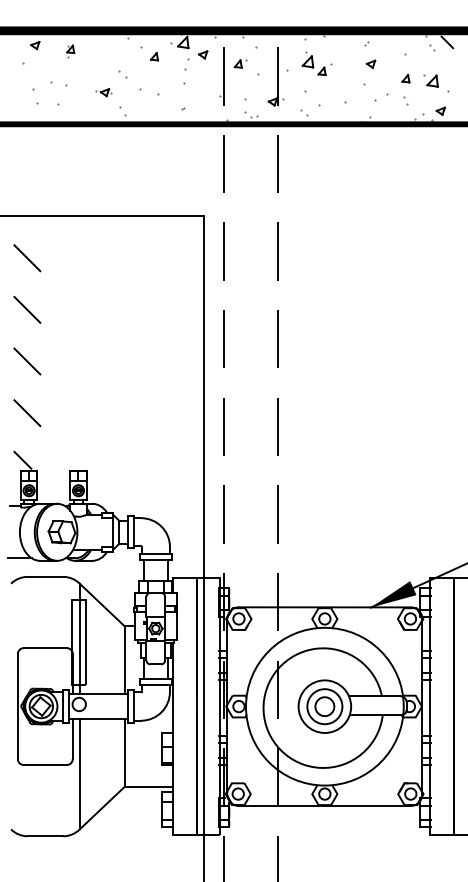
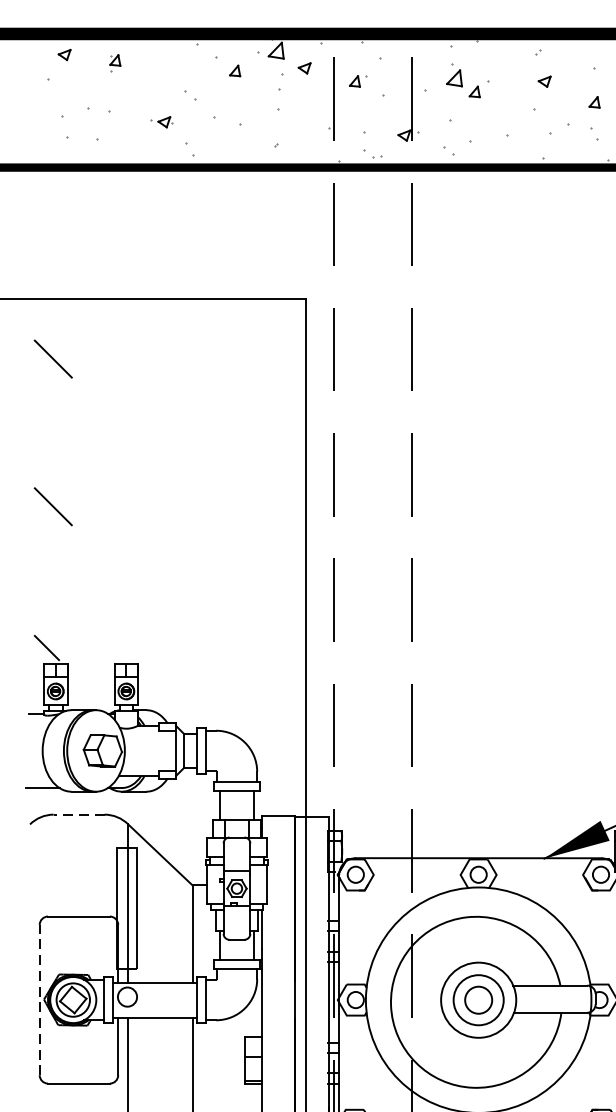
line: (27, 309) -> (53, 432), removed
line: (27, 413) -> (53, 581), removed
line: (45, 576) -> (79, 814), solid -> dashed
line: (17, 706) -> (39, 999), solid -> dashed

